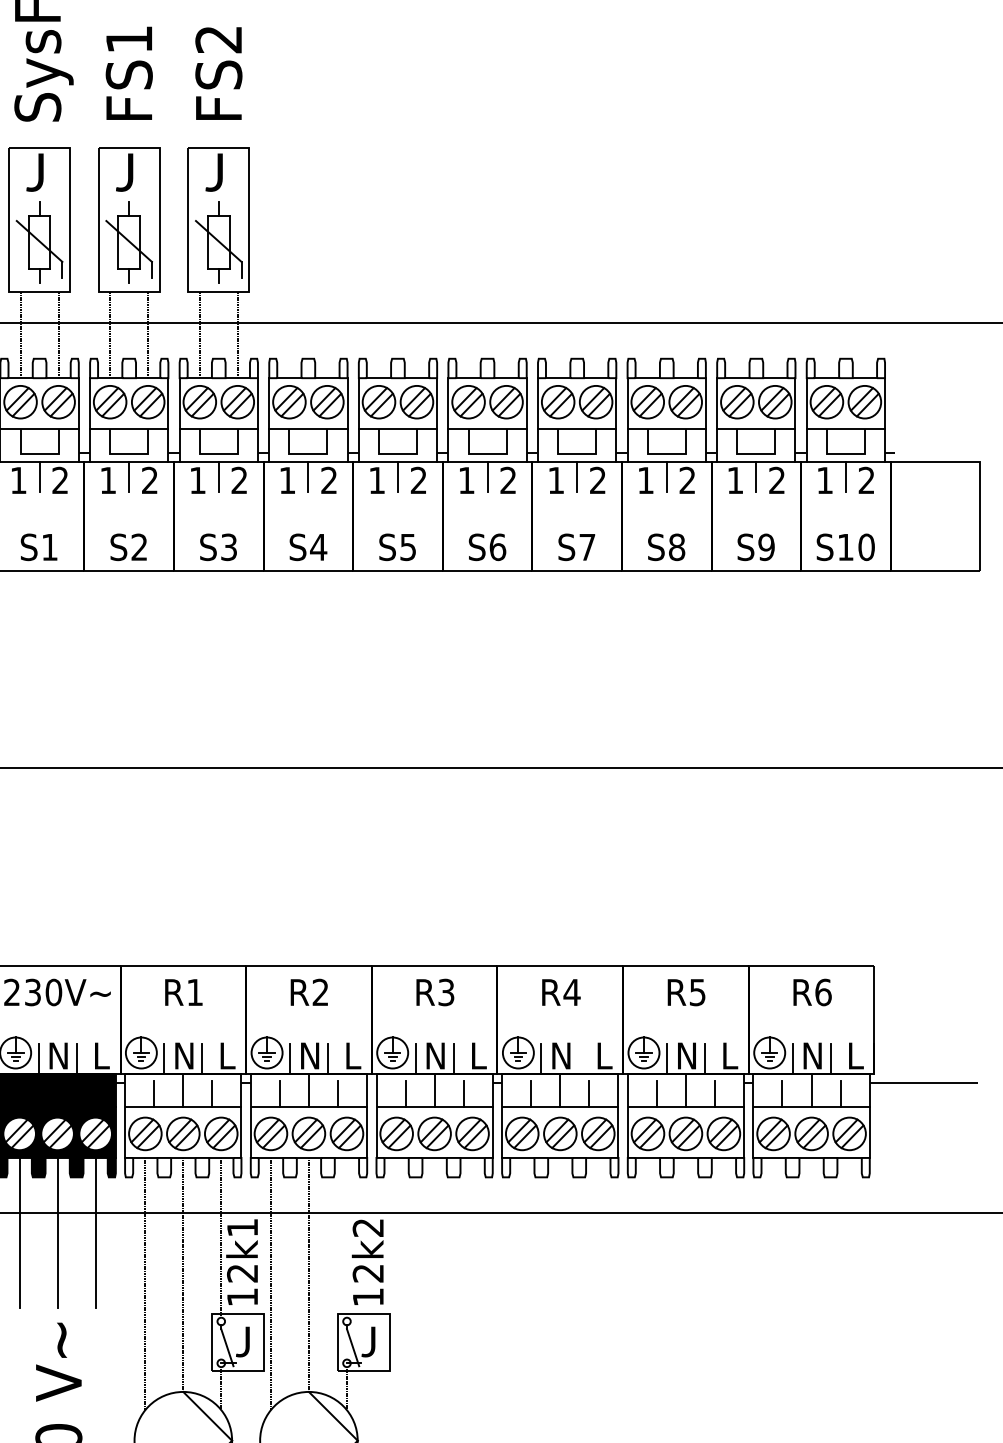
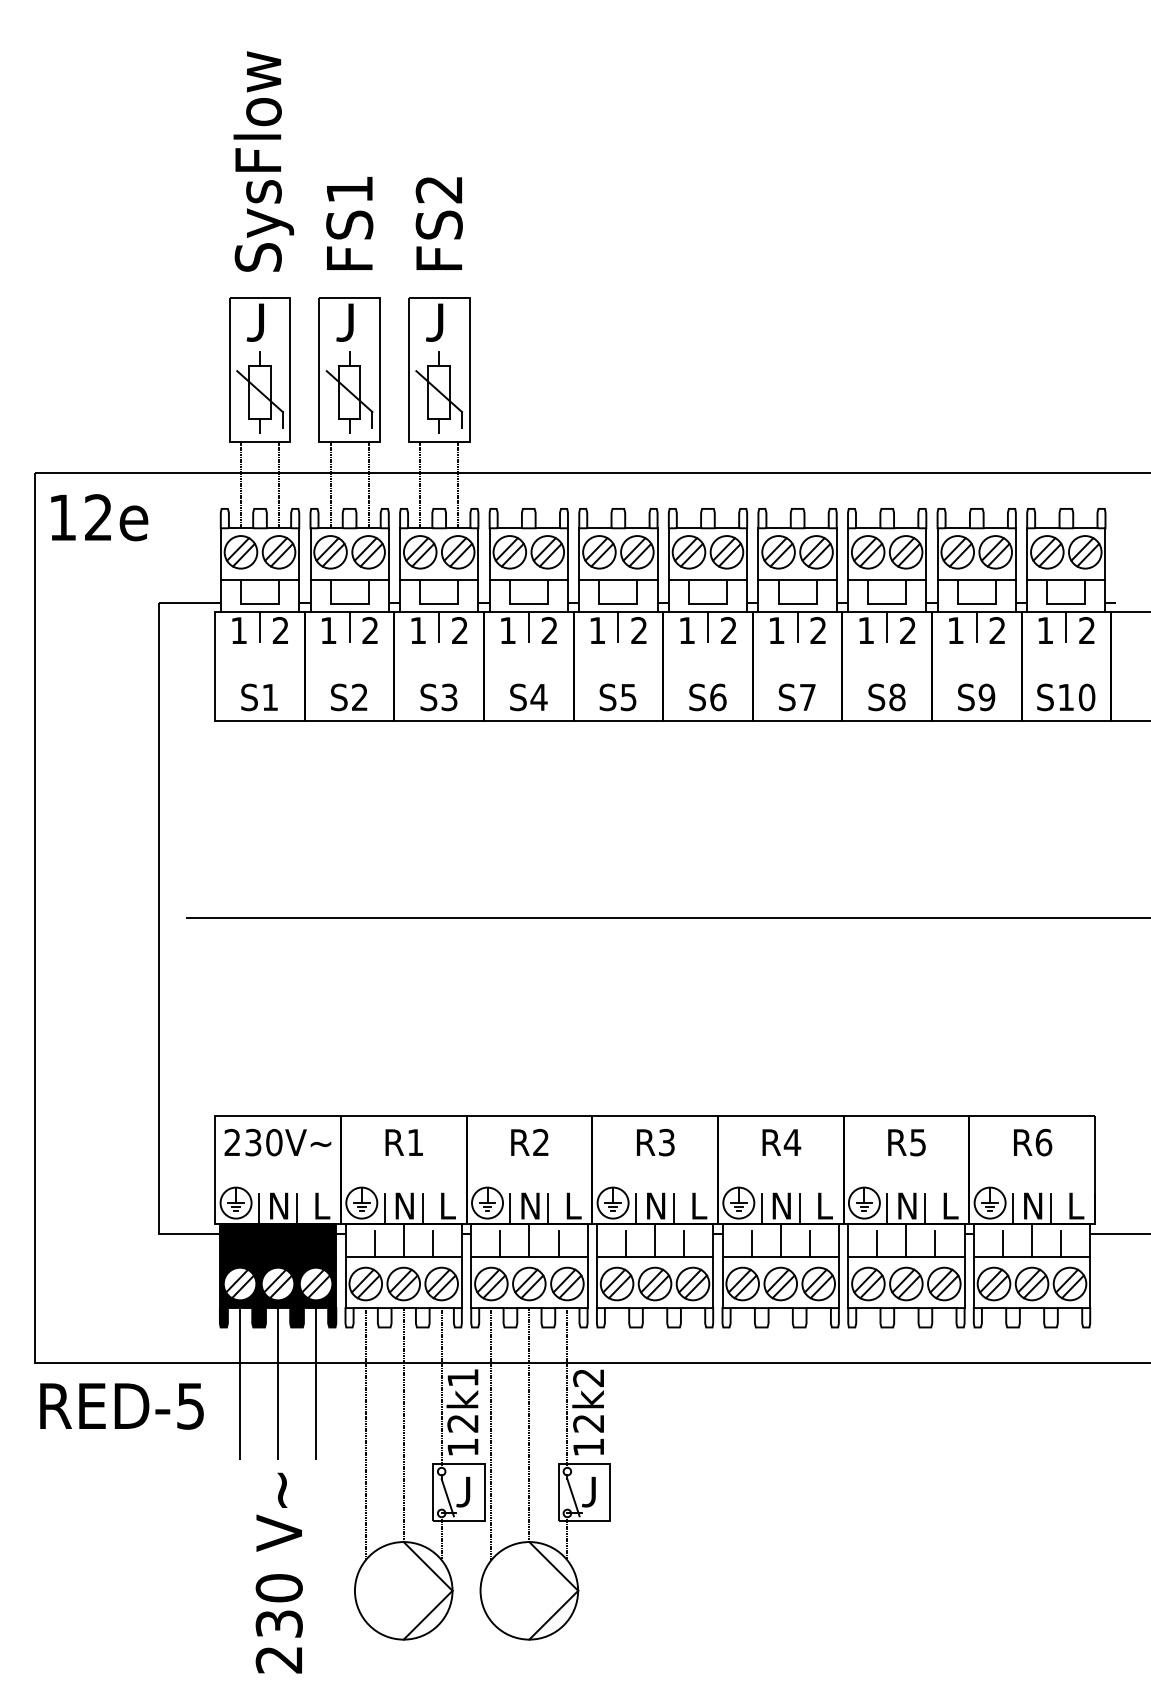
line: (579, 1059) -> (799, 1209), added
line: (347, 1237) -> (567, 1387), added

